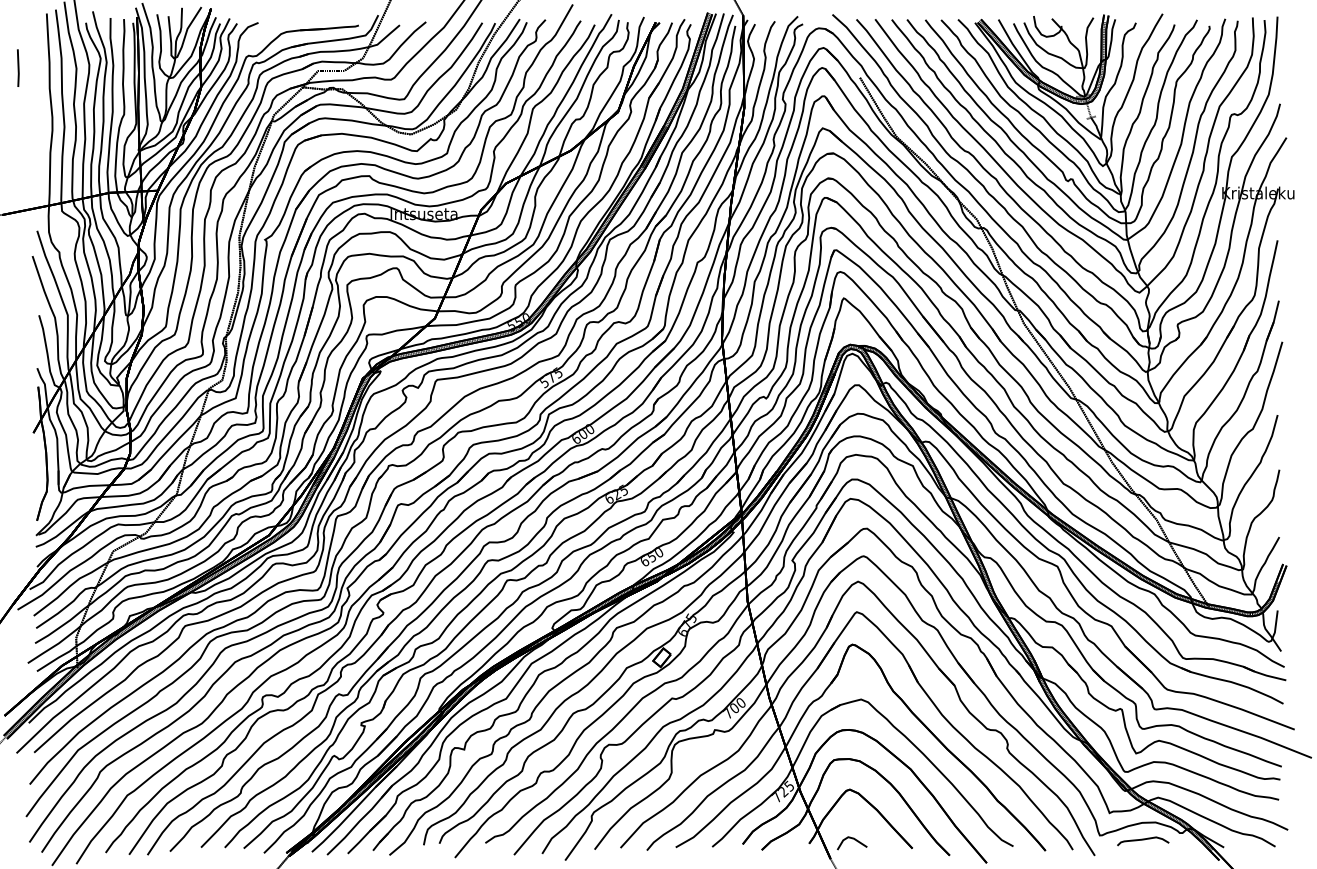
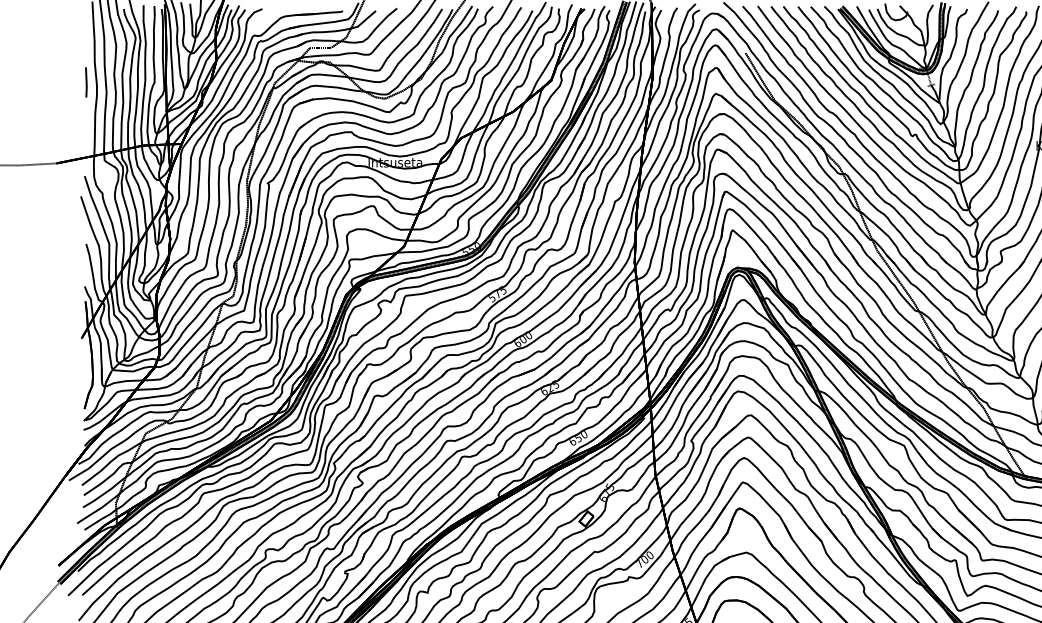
line: (18, 67) -> (86, 81), moved

